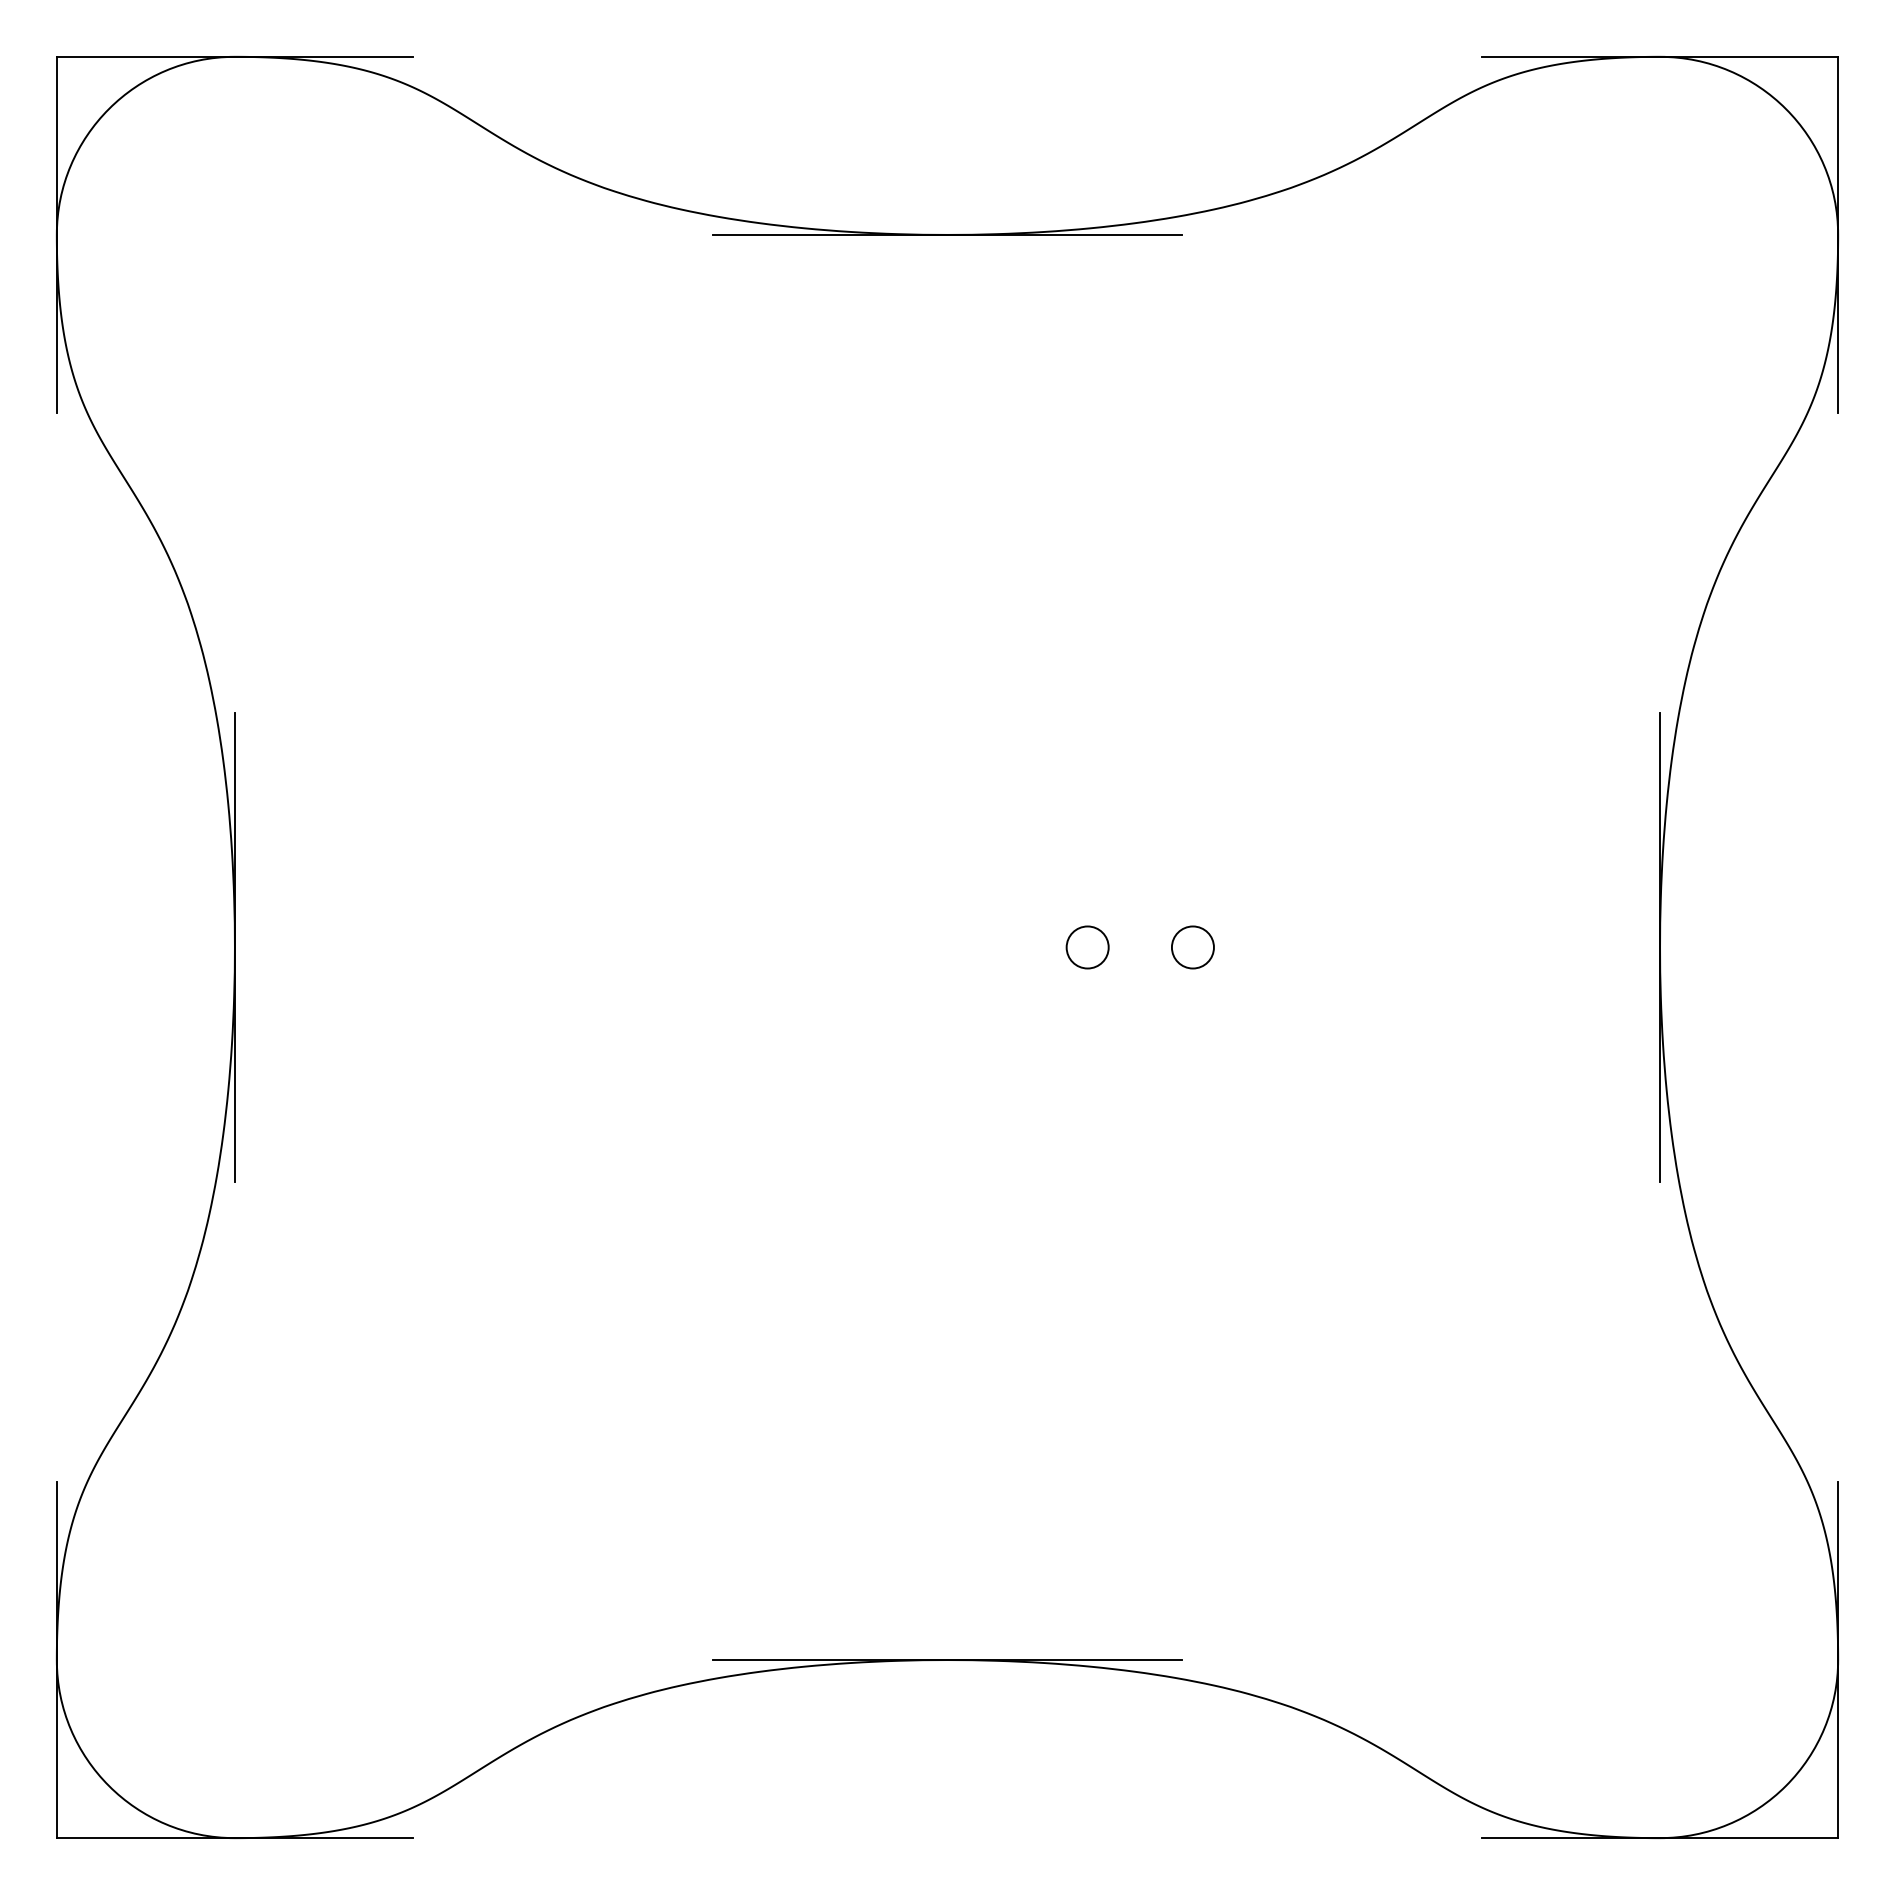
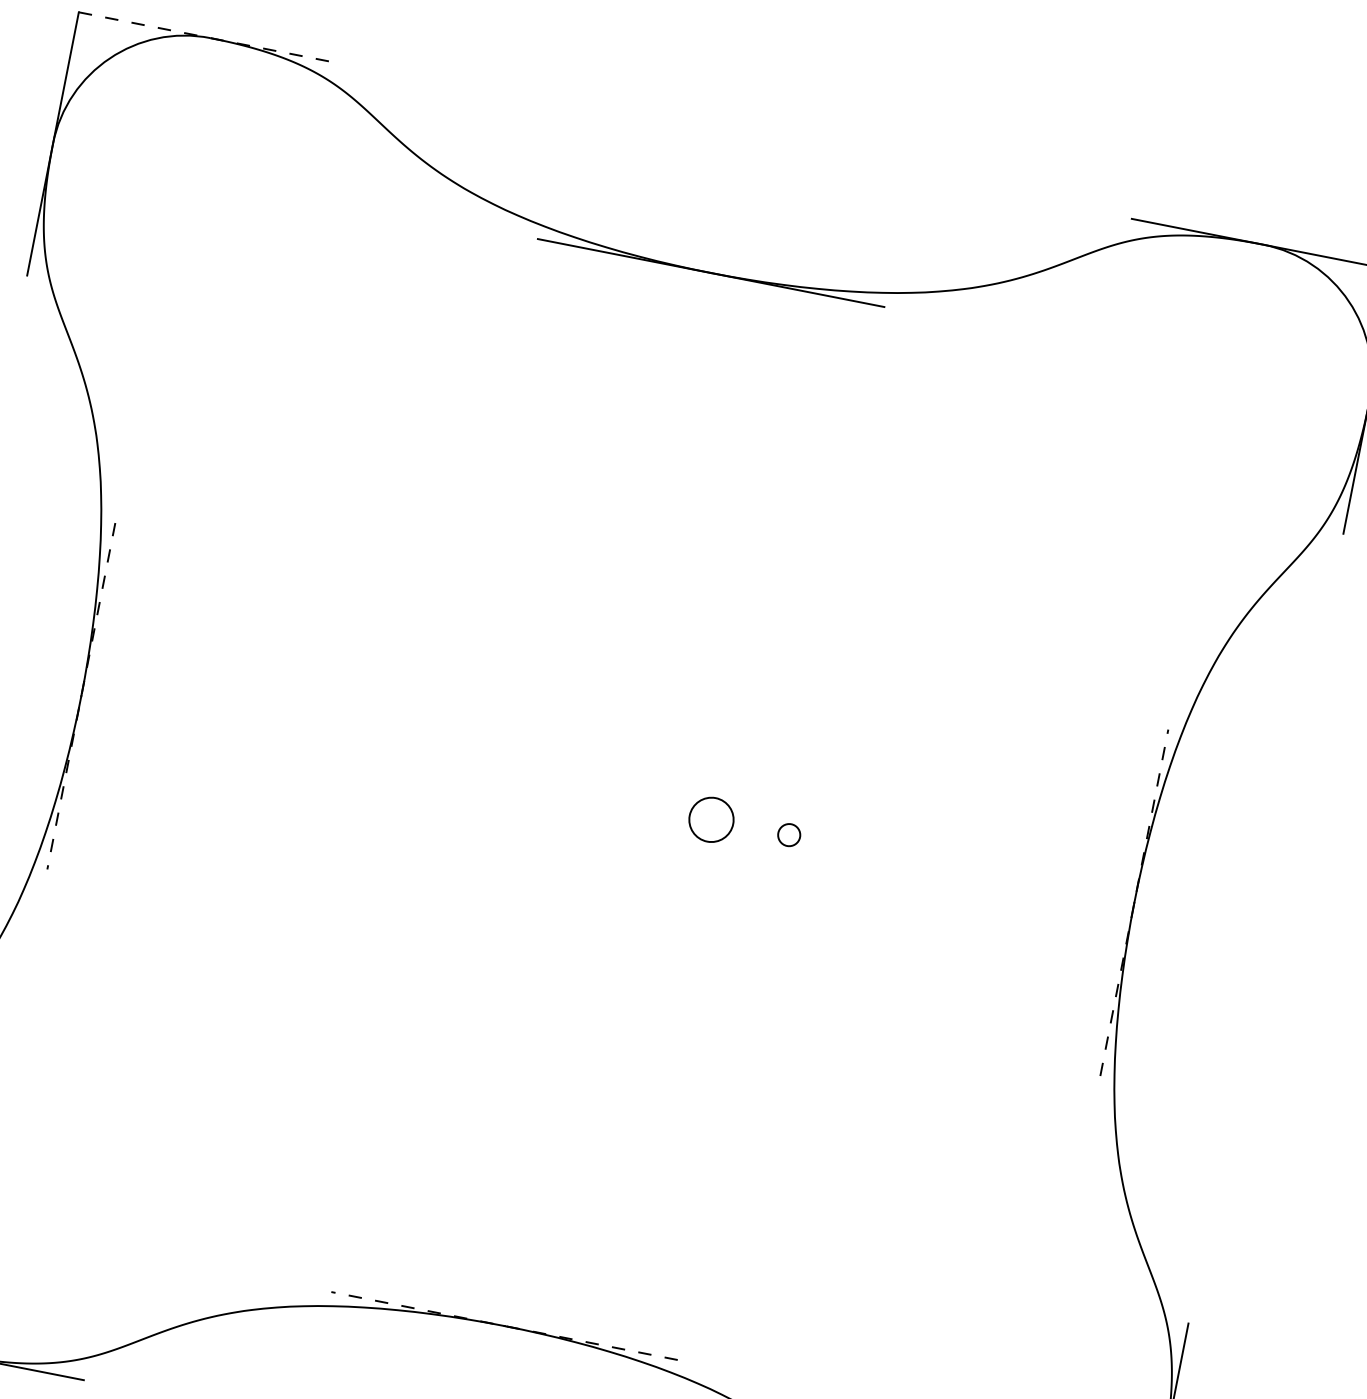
line: (235, 56) -> (210, 37), solid -> dashed
line: (234, 947) -> (81, 696), solid -> dashed
circle: (1087, 947) -> (711, 819), size x1.4
circle: (1192, 947) -> (788, 835), size x0.7
line: (1660, 947) -> (1134, 902), solid -> dashed
line: (947, 1660) -> (504, 1326), solid -> dashed

